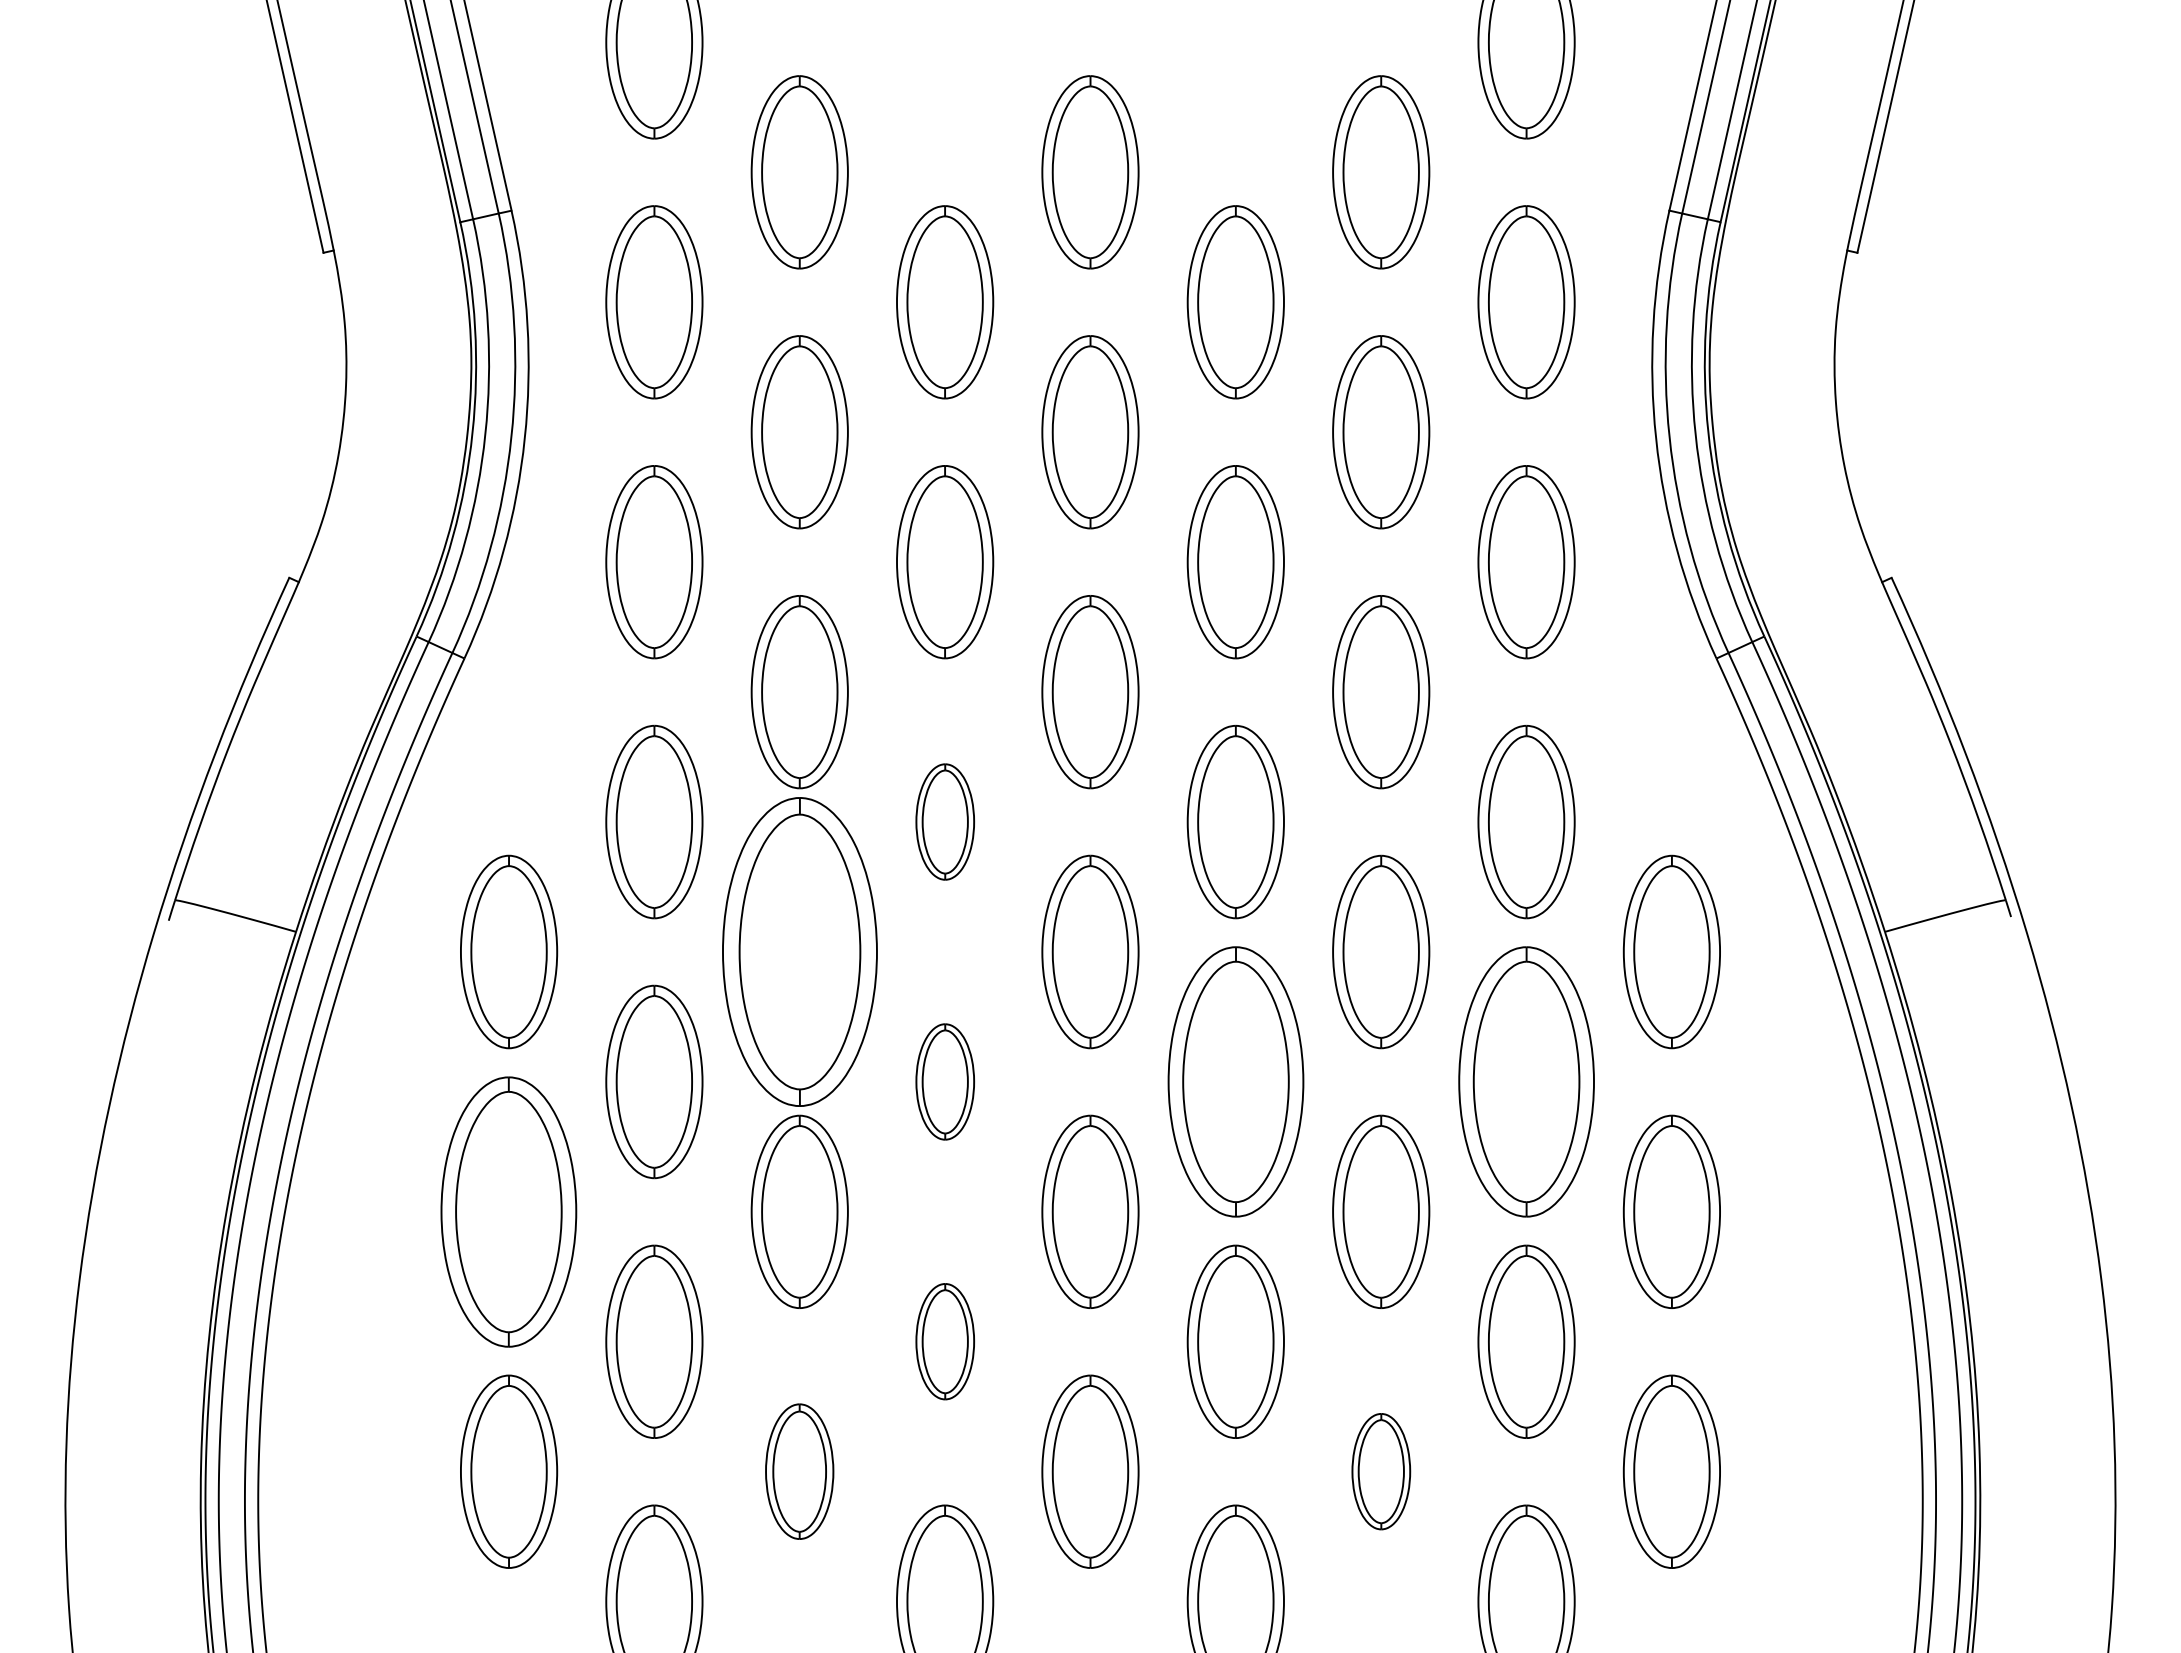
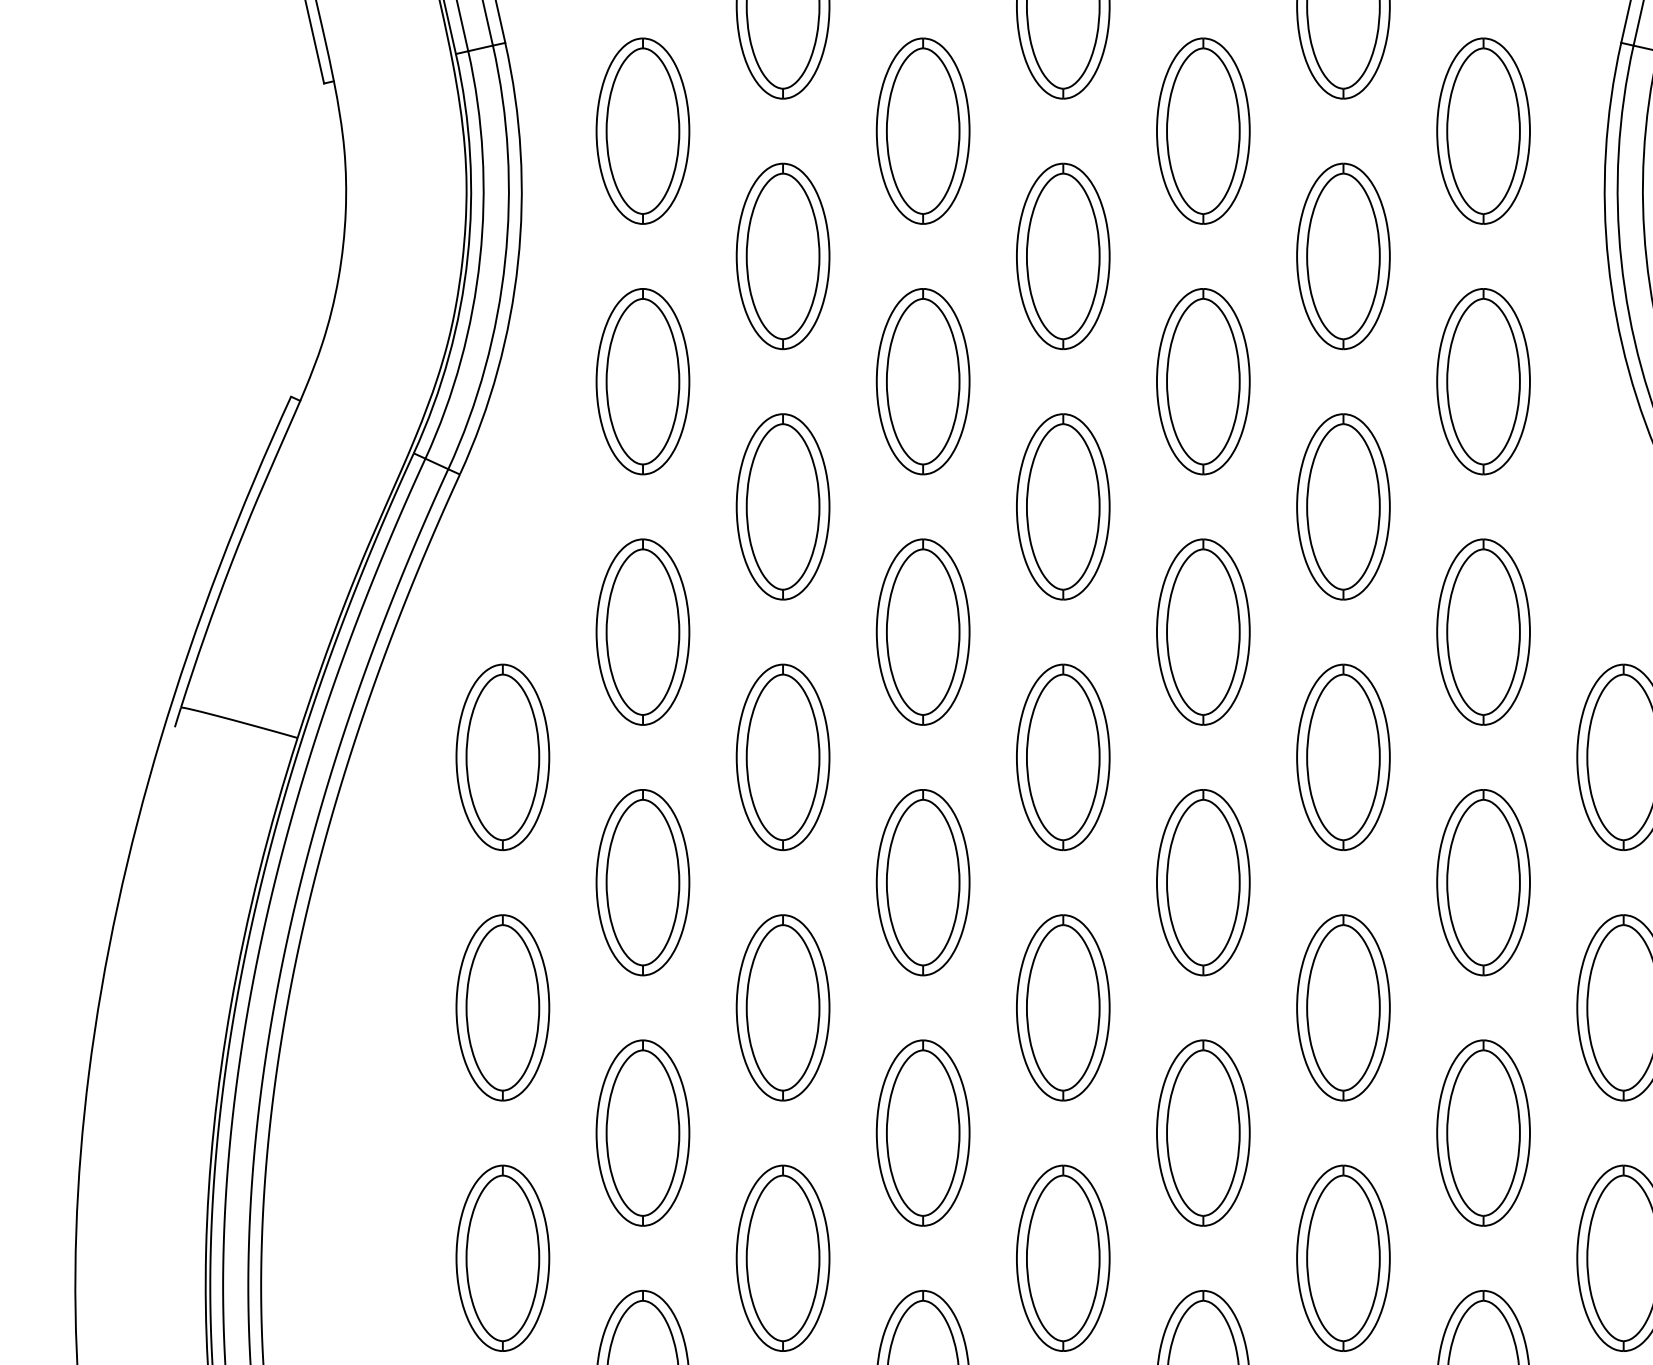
part: (945, 821) -> (923, 631), size x1.67
part: (799, 951) -> (782, 756), size x0.62
part: (945, 1081) -> (923, 882), size x1.67
part: (1235, 1081) -> (1203, 882), size x0.71
part: (1526, 1081) -> (1483, 882), size x0.71
part: (509, 1211) -> (503, 1007), size x0.71
part: (945, 1341) -> (923, 1132), size x1.67
part: (799, 1471) -> (782, 1258), size x1.43
part: (1381, 1471) -> (1343, 1258), size x1.67

